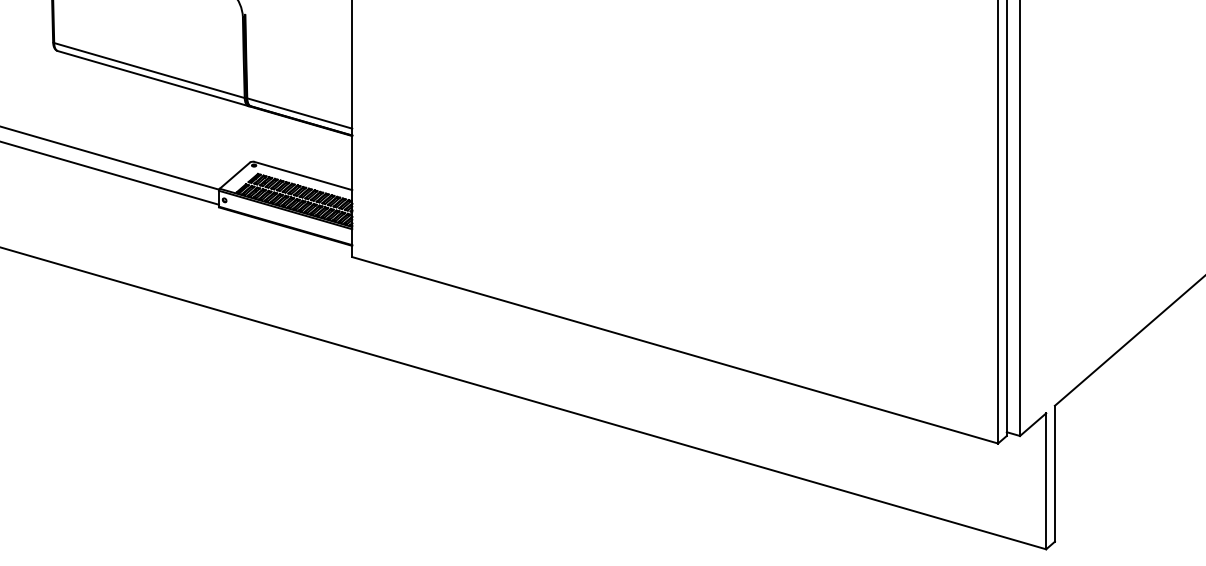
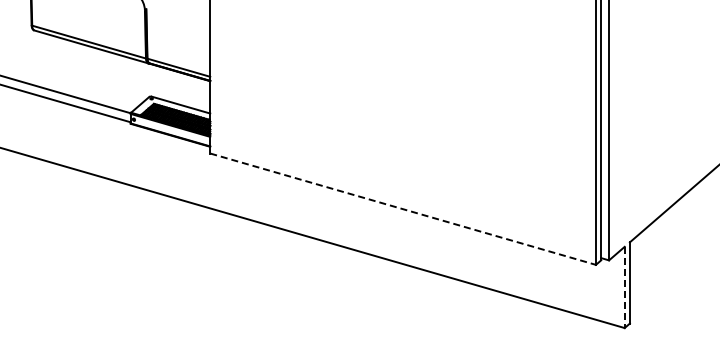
line: (675, 350) -> (403, 209), solid -> dashed
line: (1045, 481) -> (624, 287), solid -> dashed

